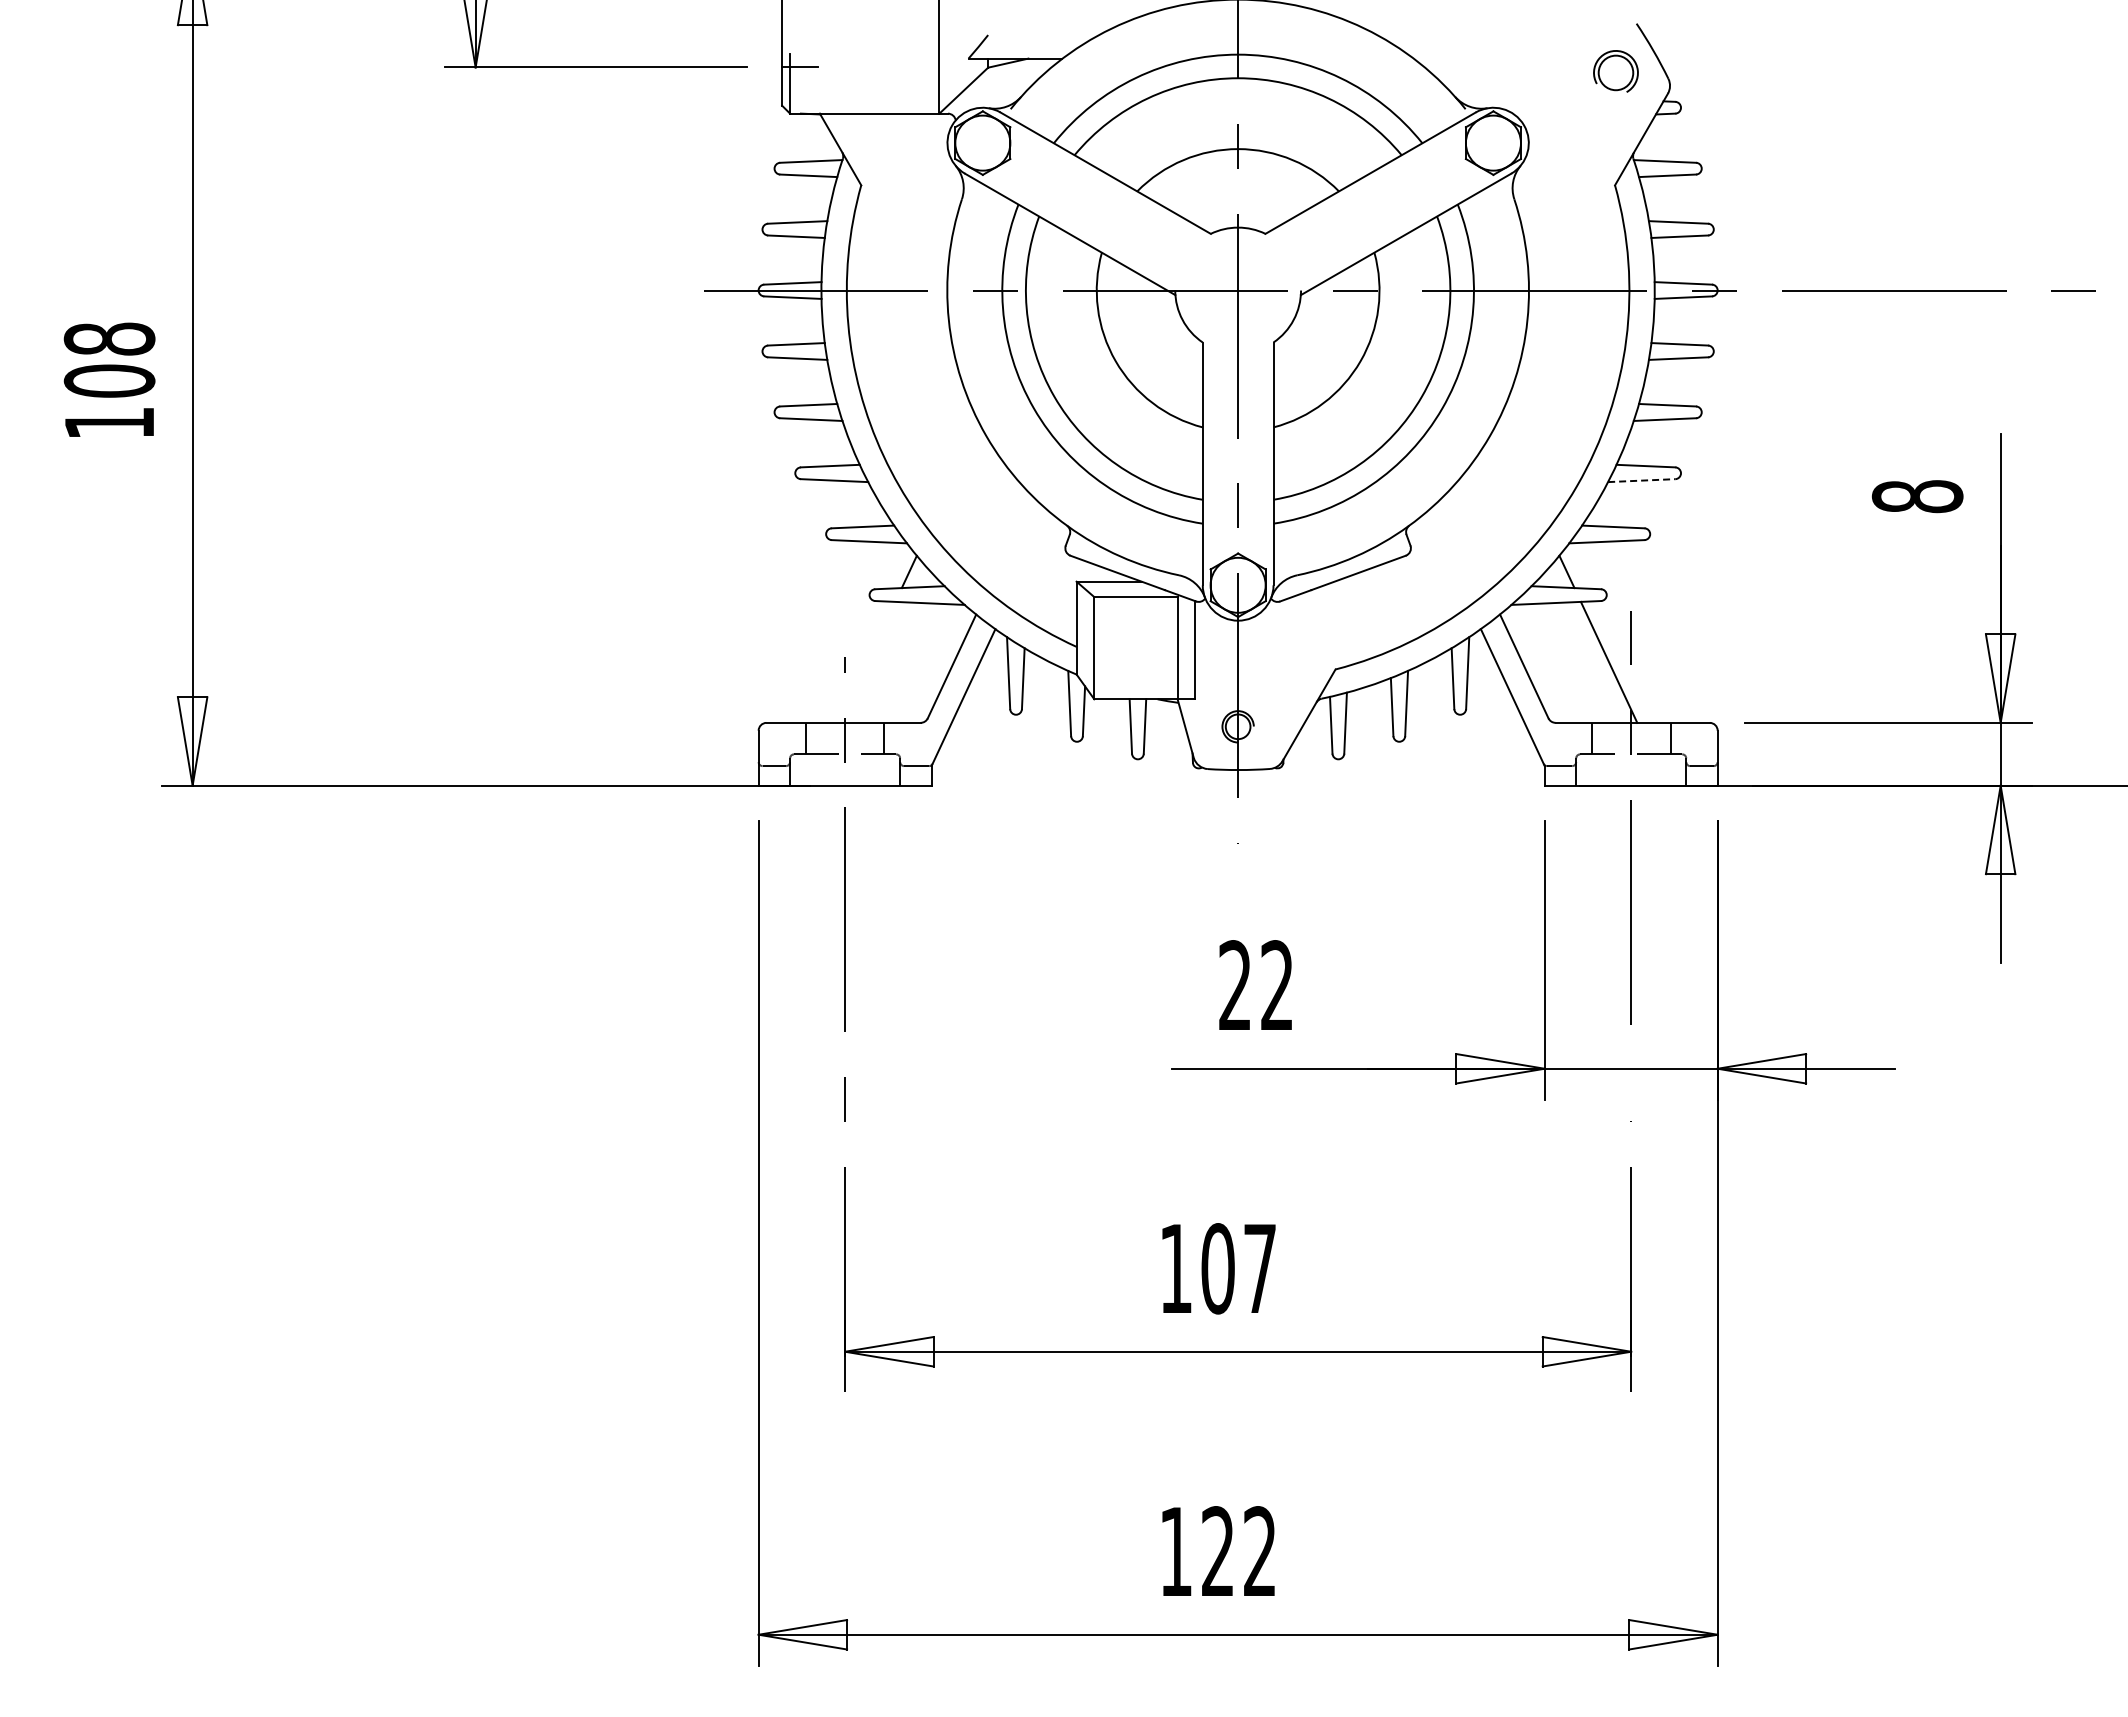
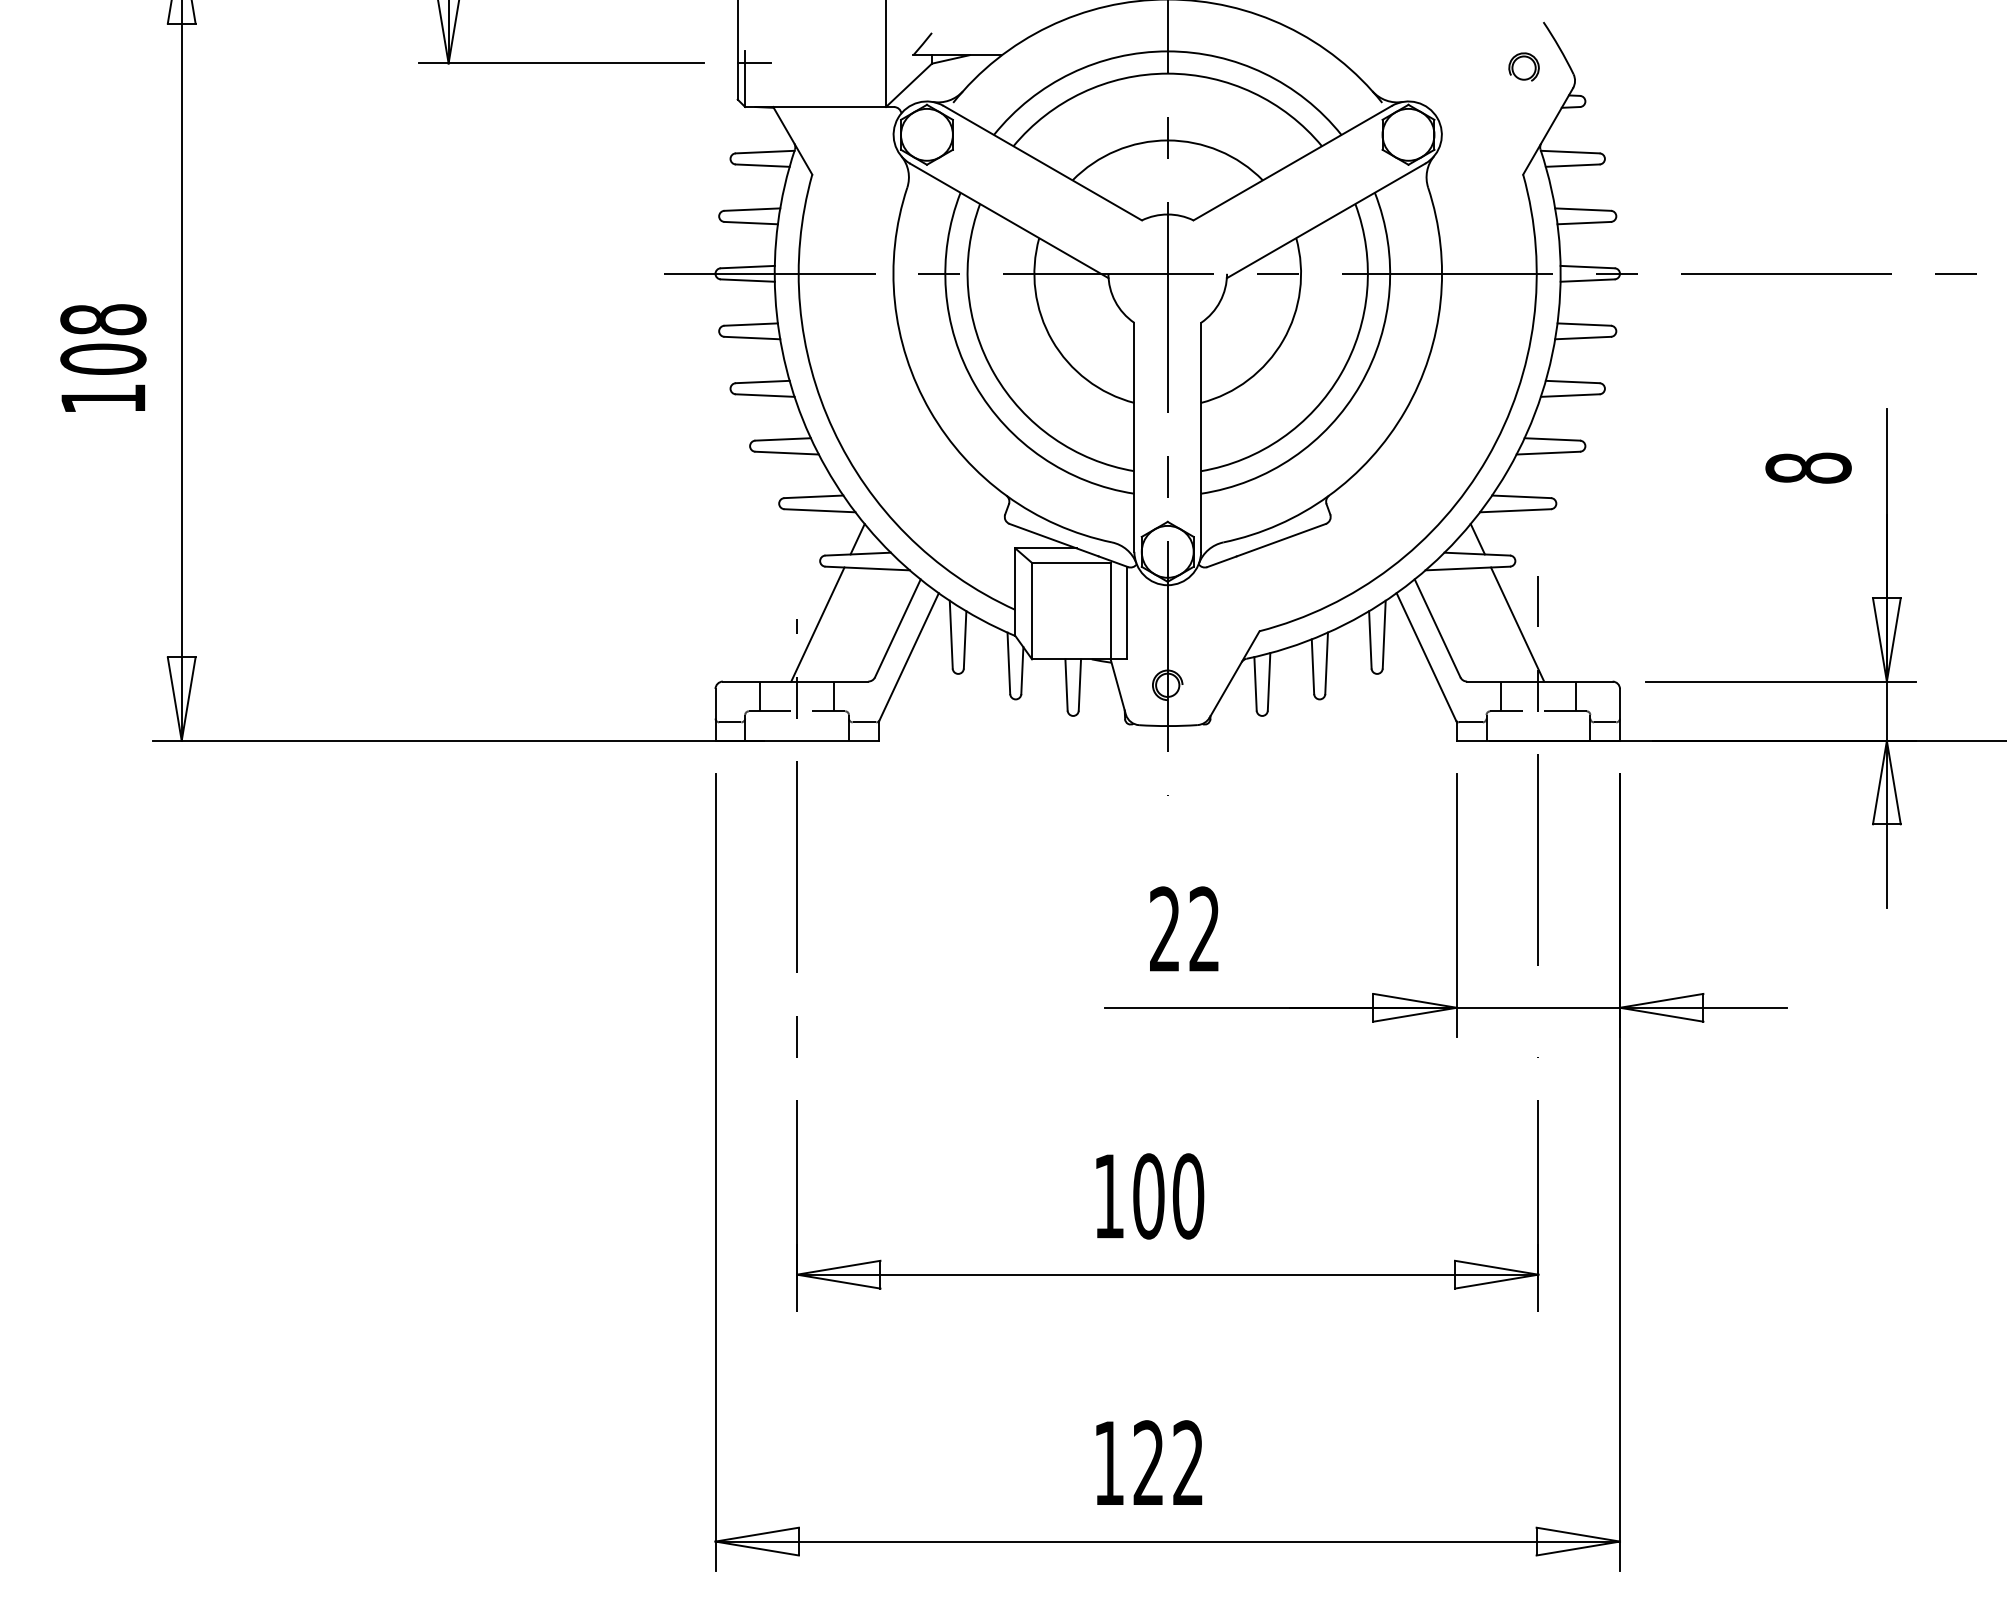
part: (1615, 70) -> (1523, 66), size x0.71
line: (1641, 480) -> (1548, 453), dashed -> solid
line: (866, 661) -> (817, 623), added
text: (1259, 1268) -> (1187, 1196), 107 -> 100

